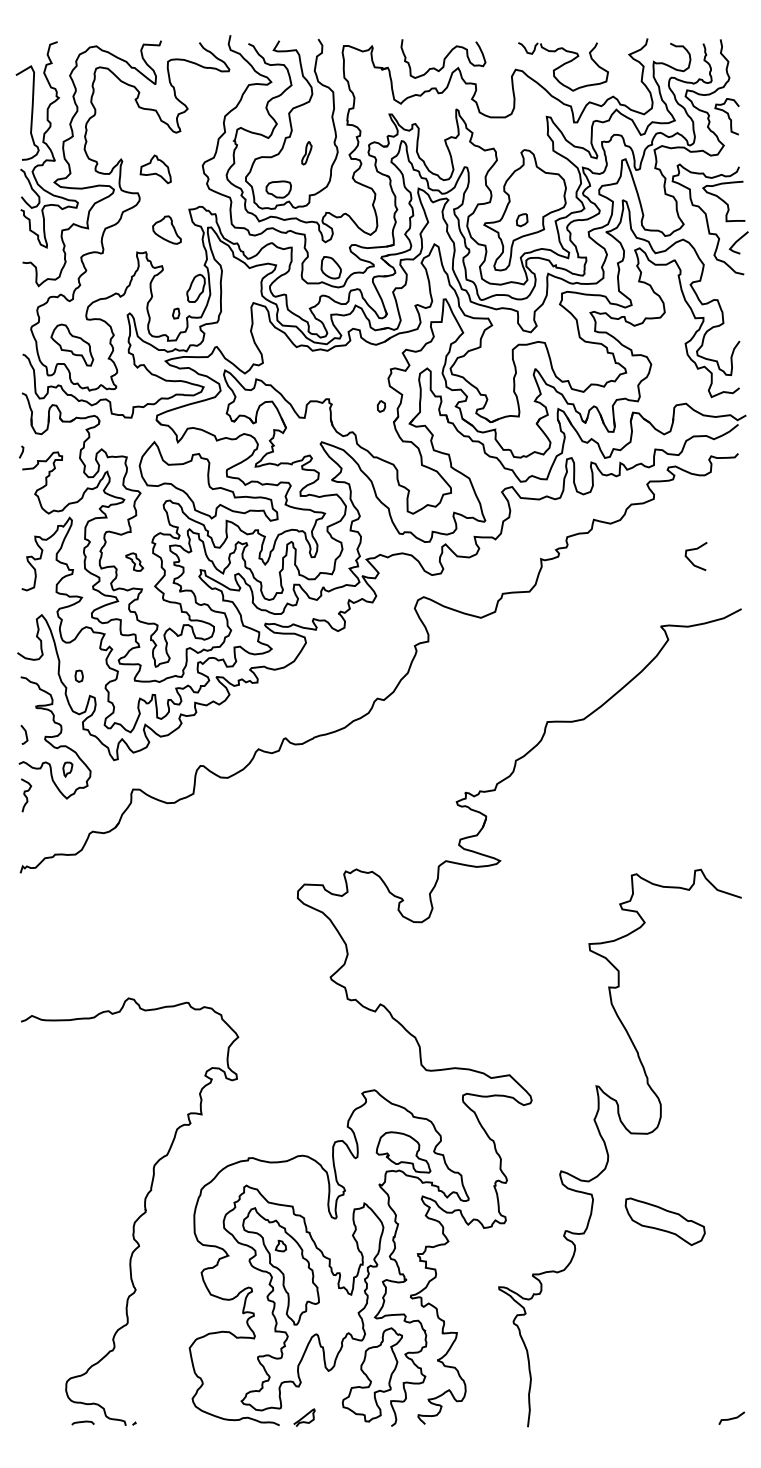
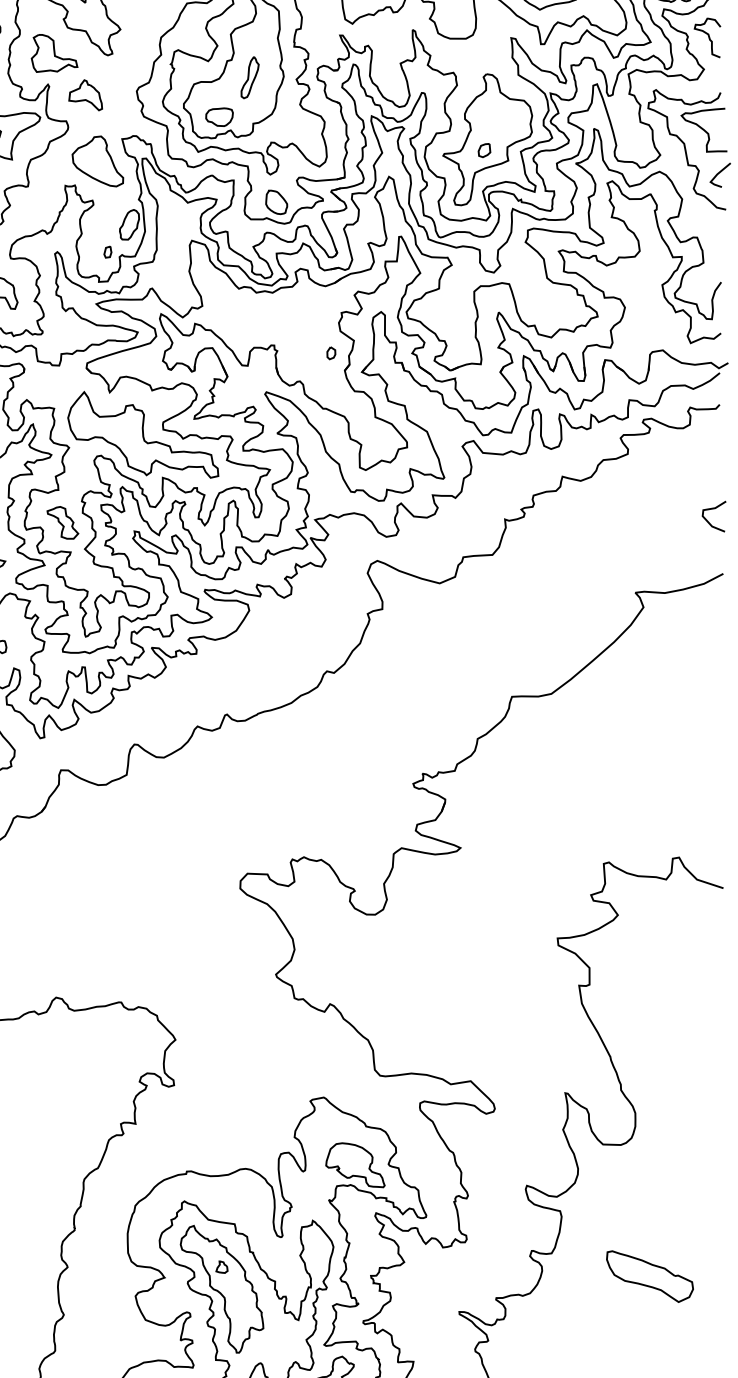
part: (127, 130) -> (54, 52), added
part: (306, 152) -> (249, 76), size x1.67
part: (166, 229) -> (97, 160), size x1.67
curve: (690, 559) -> (707, 519), moved
part: (134, 561) -> (62, 522), size x1.67
part: (664, 1221) -> (649, 1276), moved

